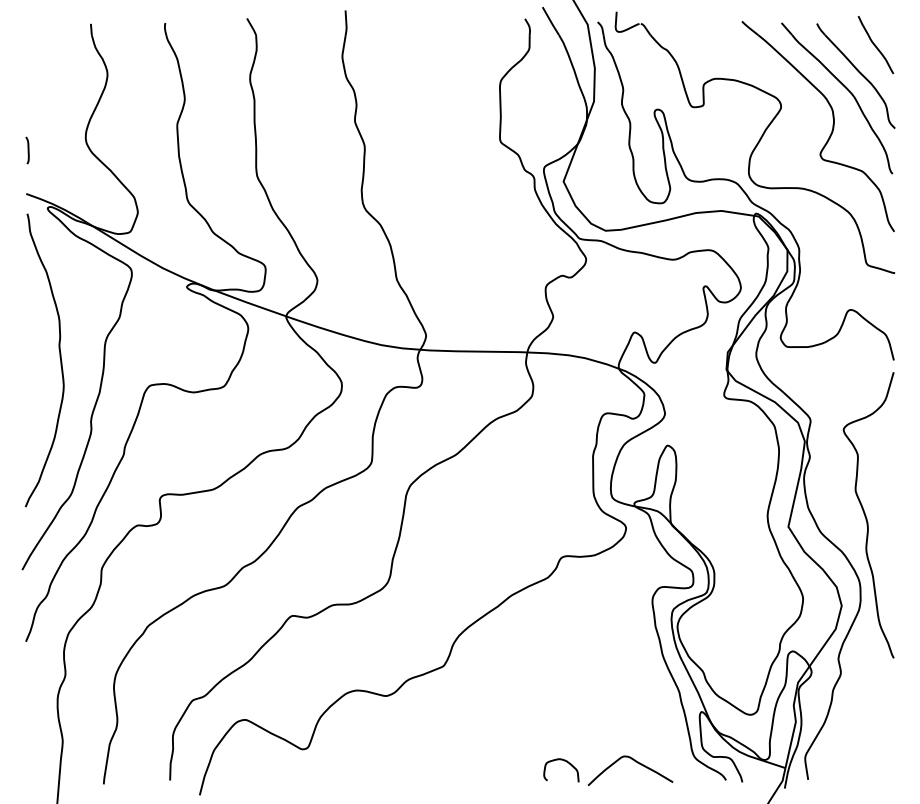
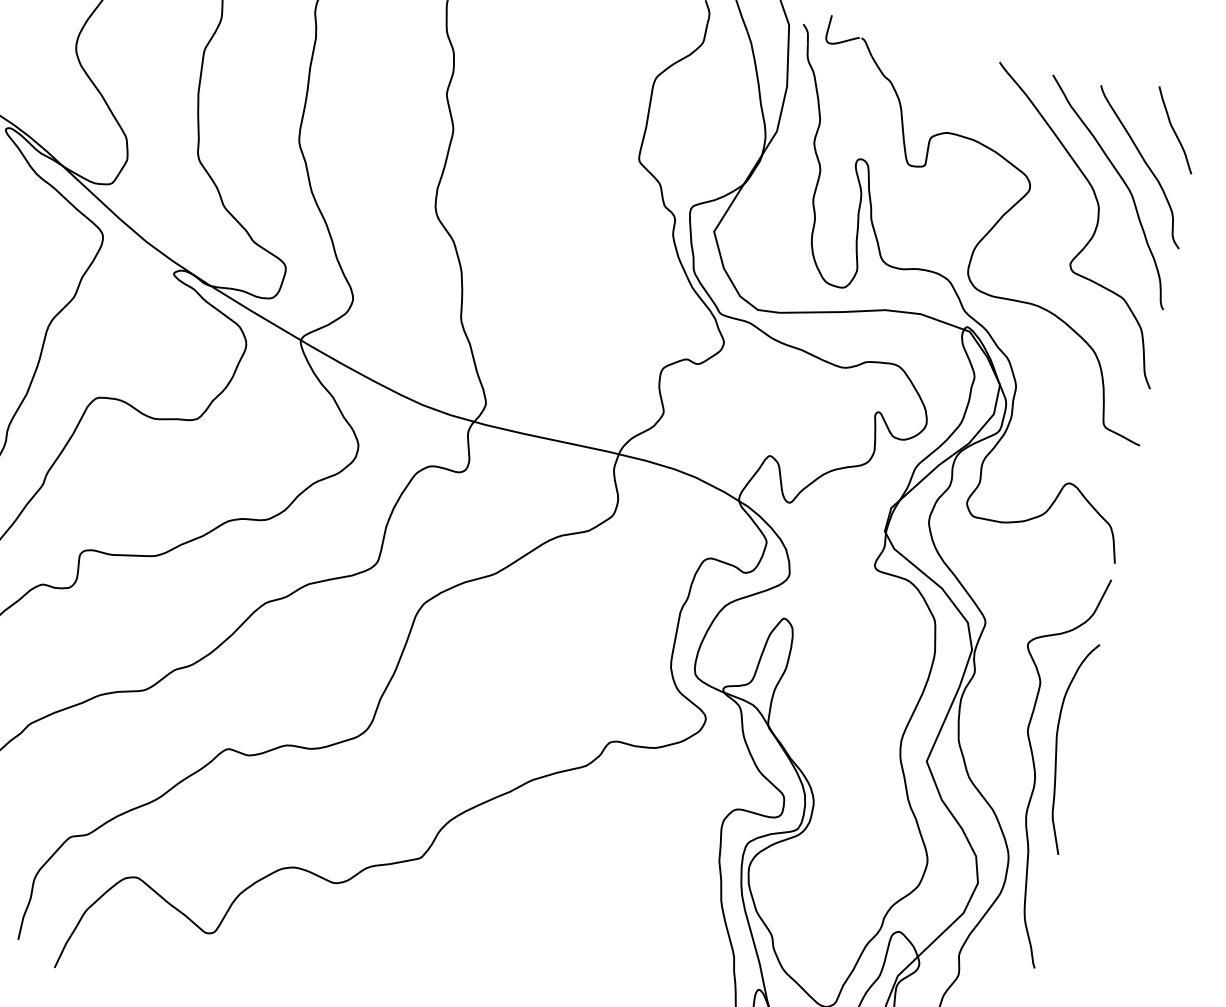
curve: (879, 498) -> (1058, 747), added

